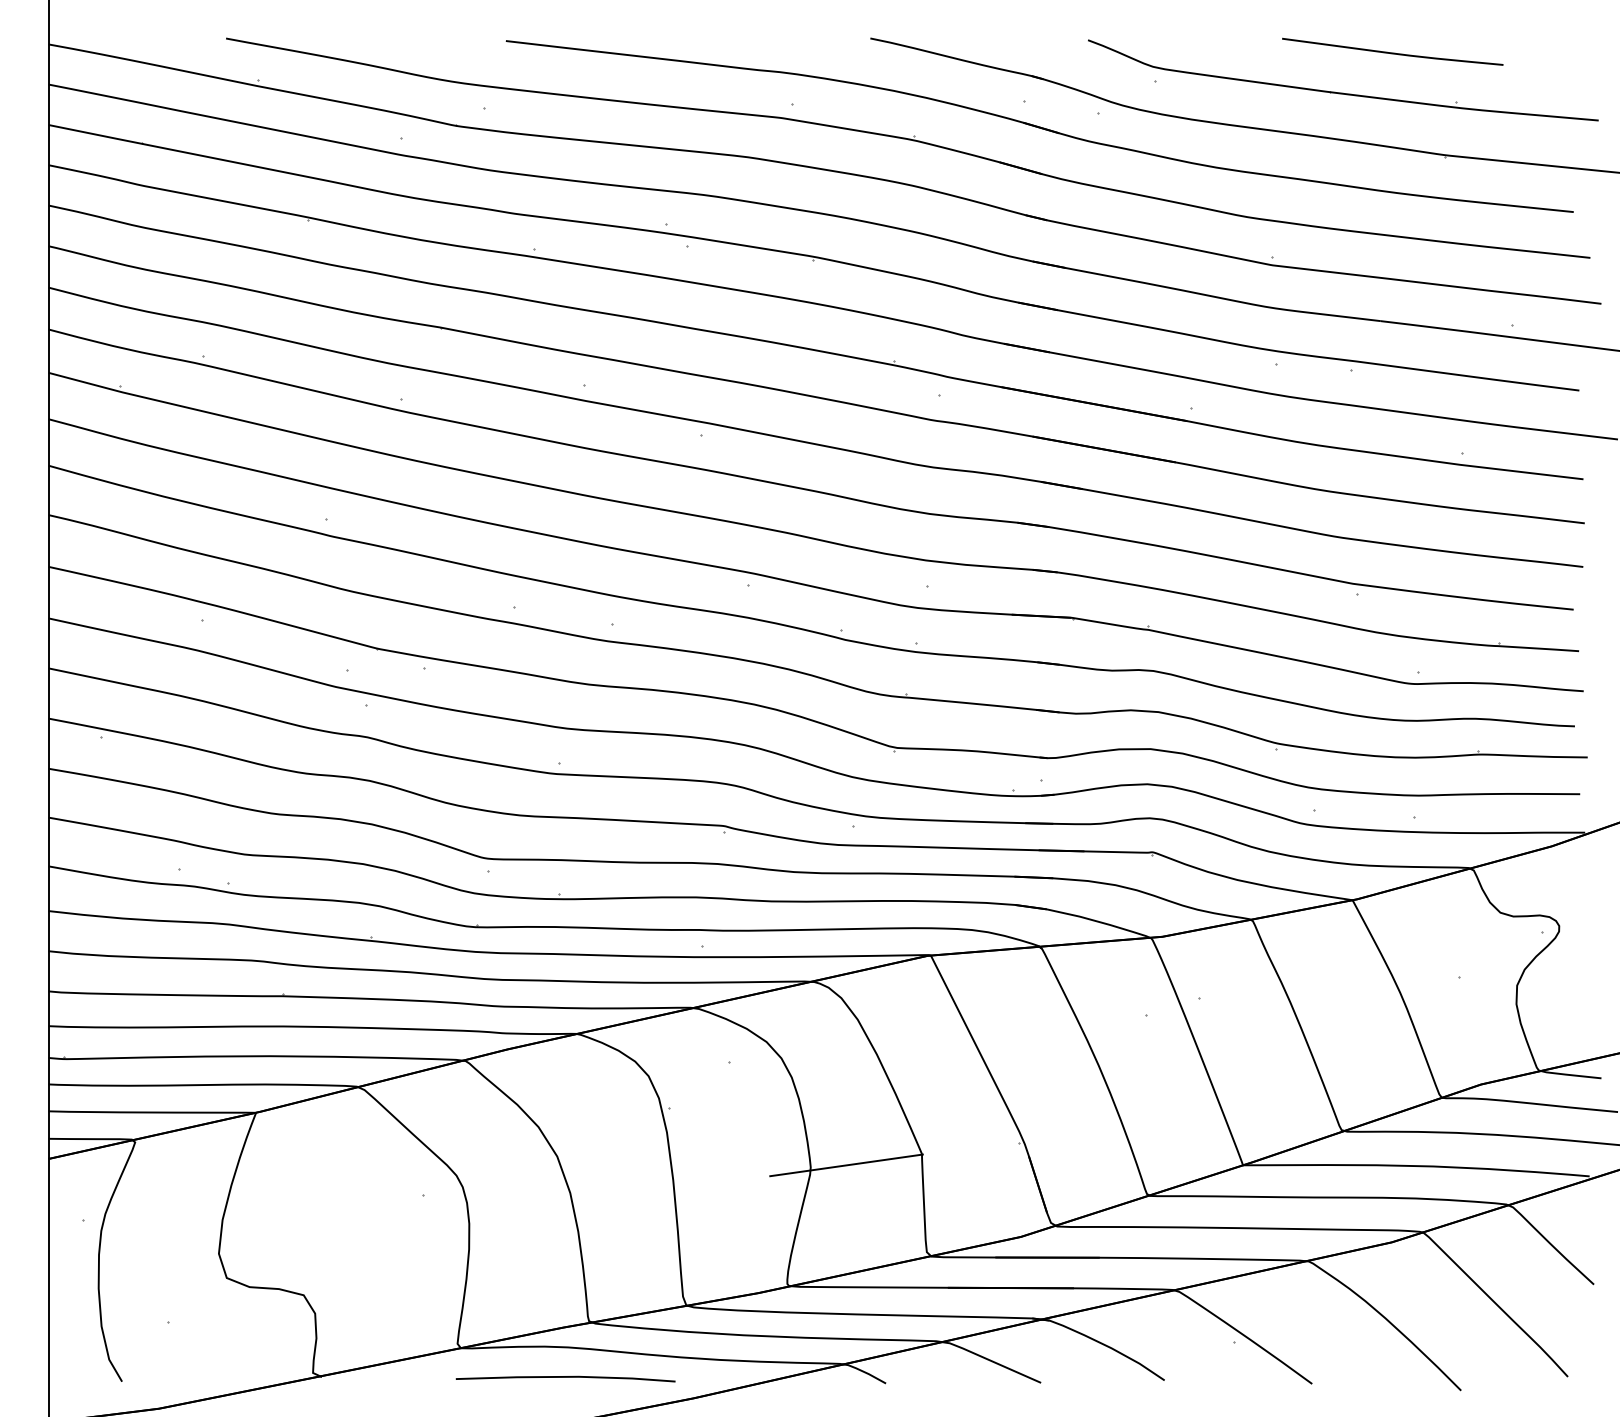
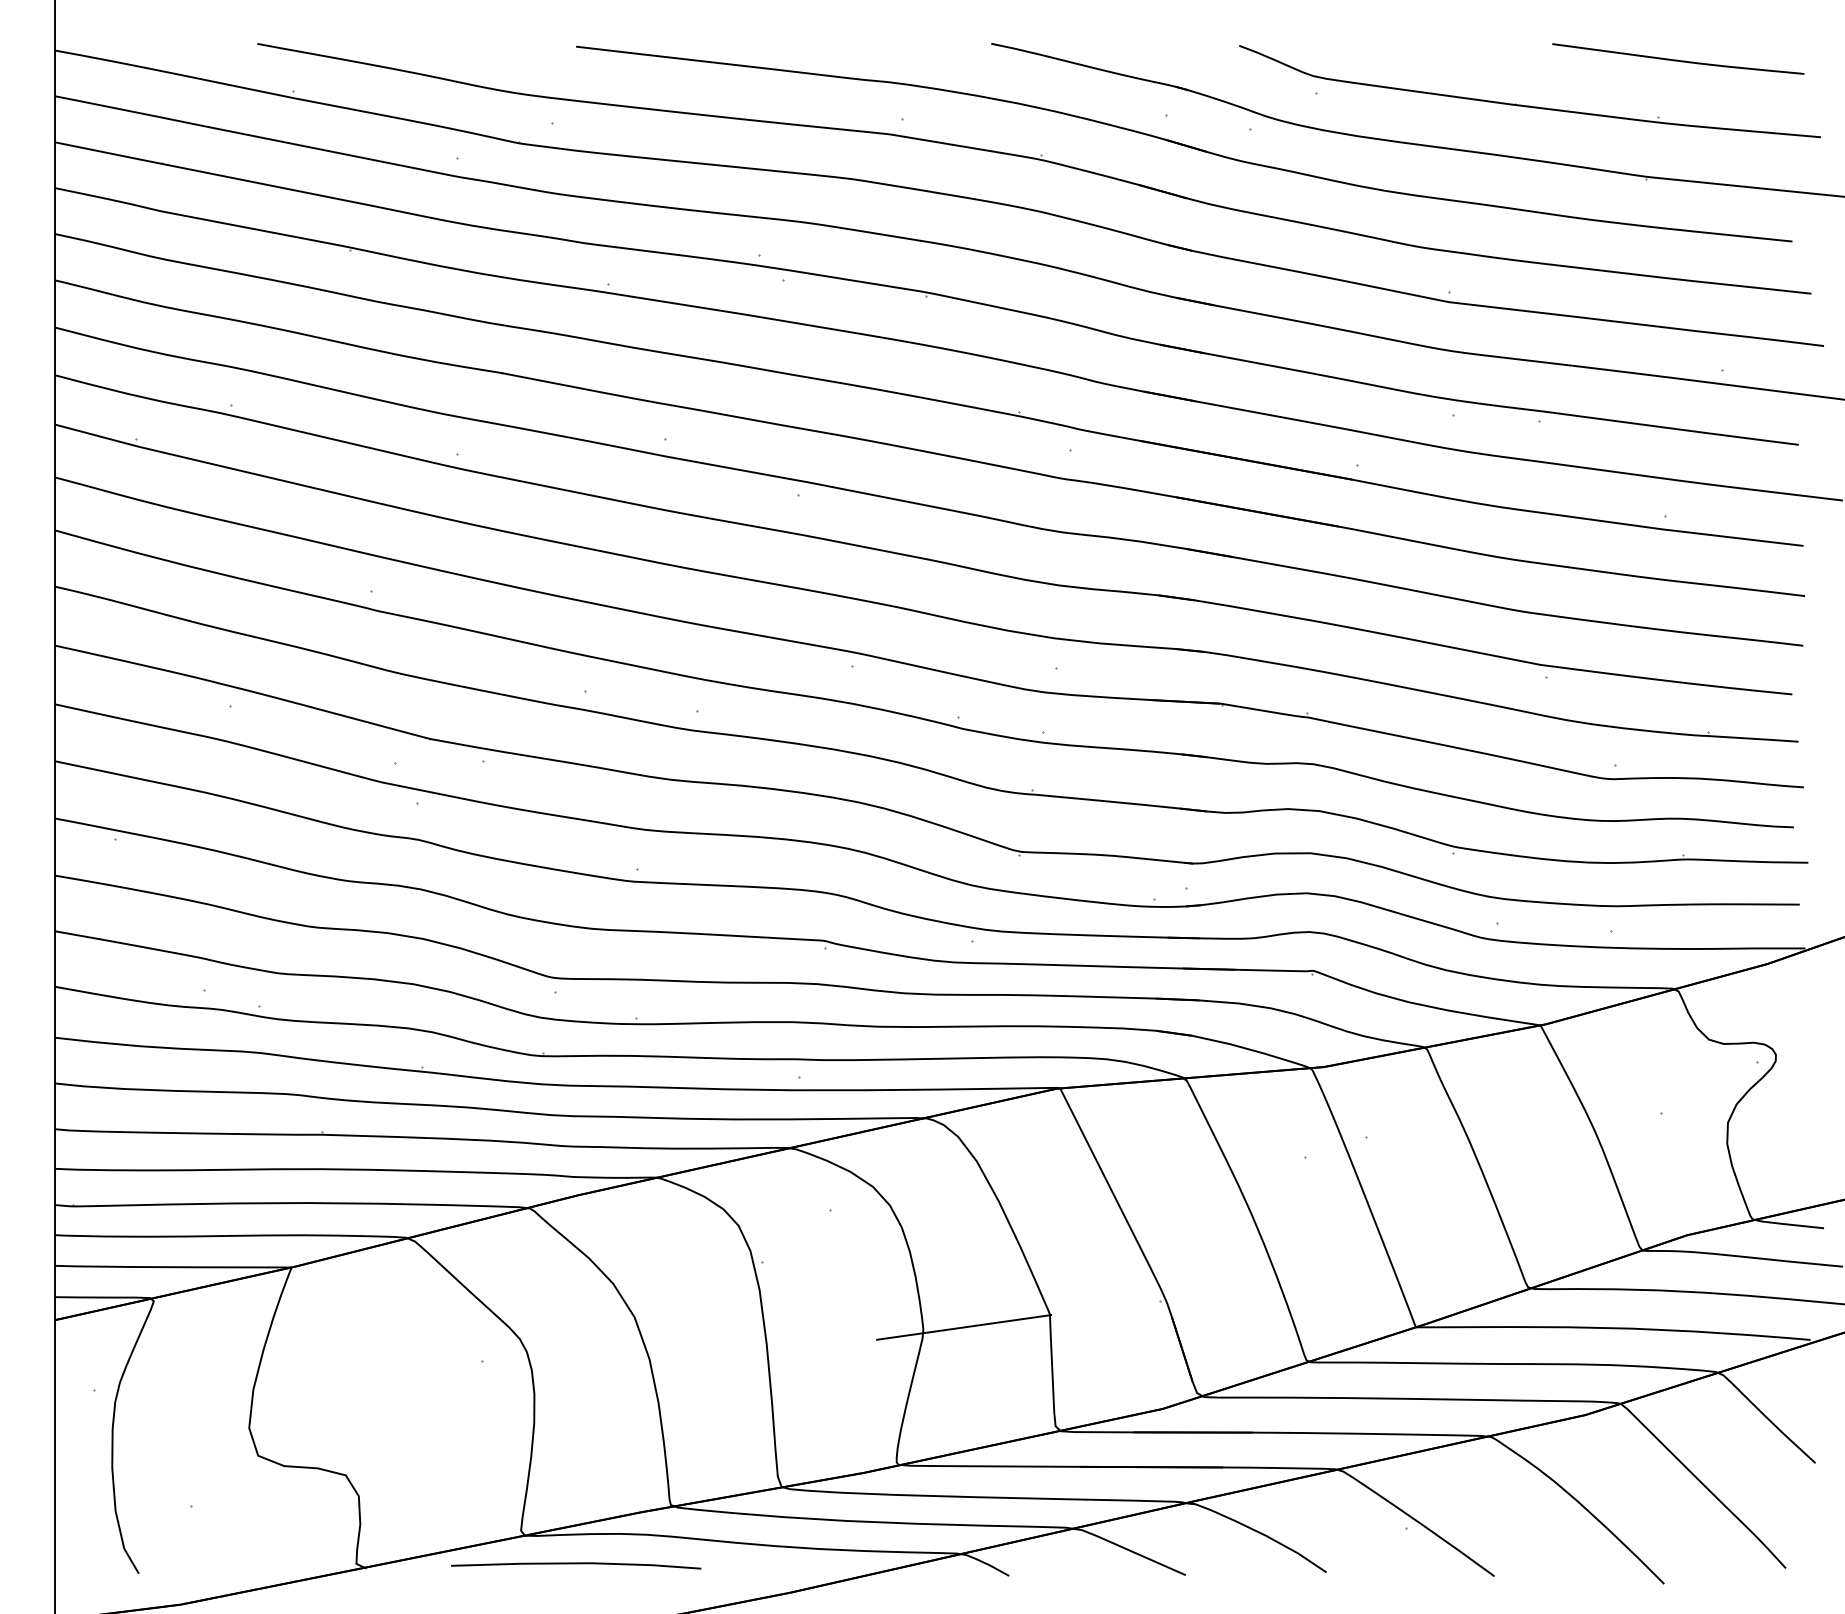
curve: (1392, 52) -> (1677, 59), moved
line: (565, 1377) -> (576, 1564), moved

